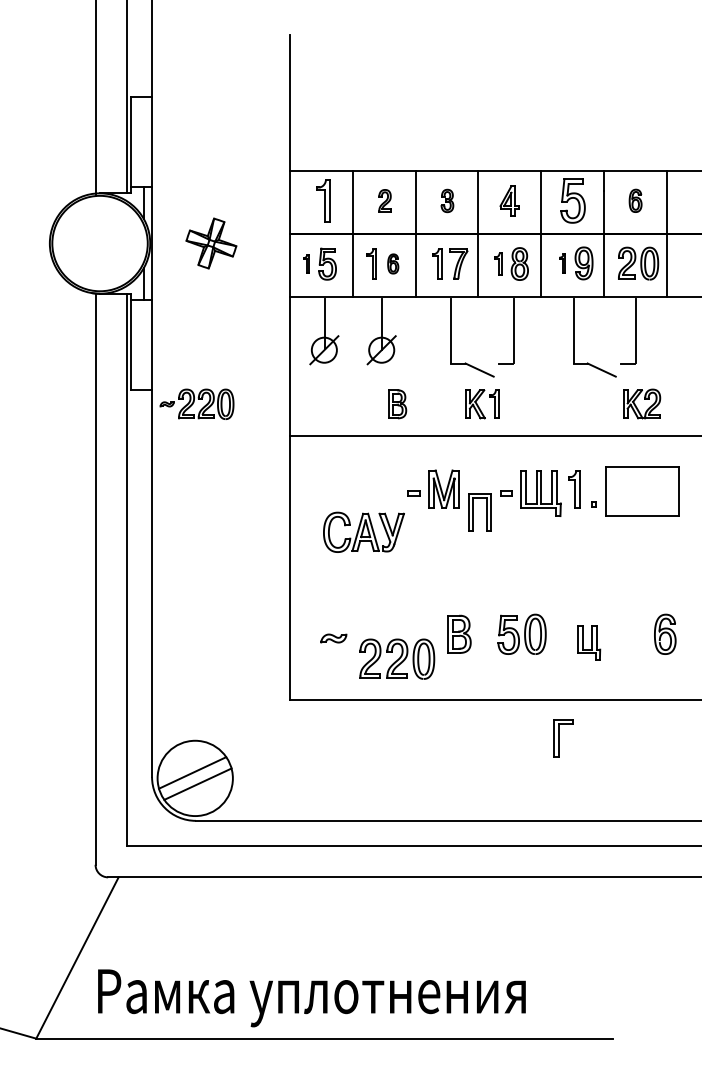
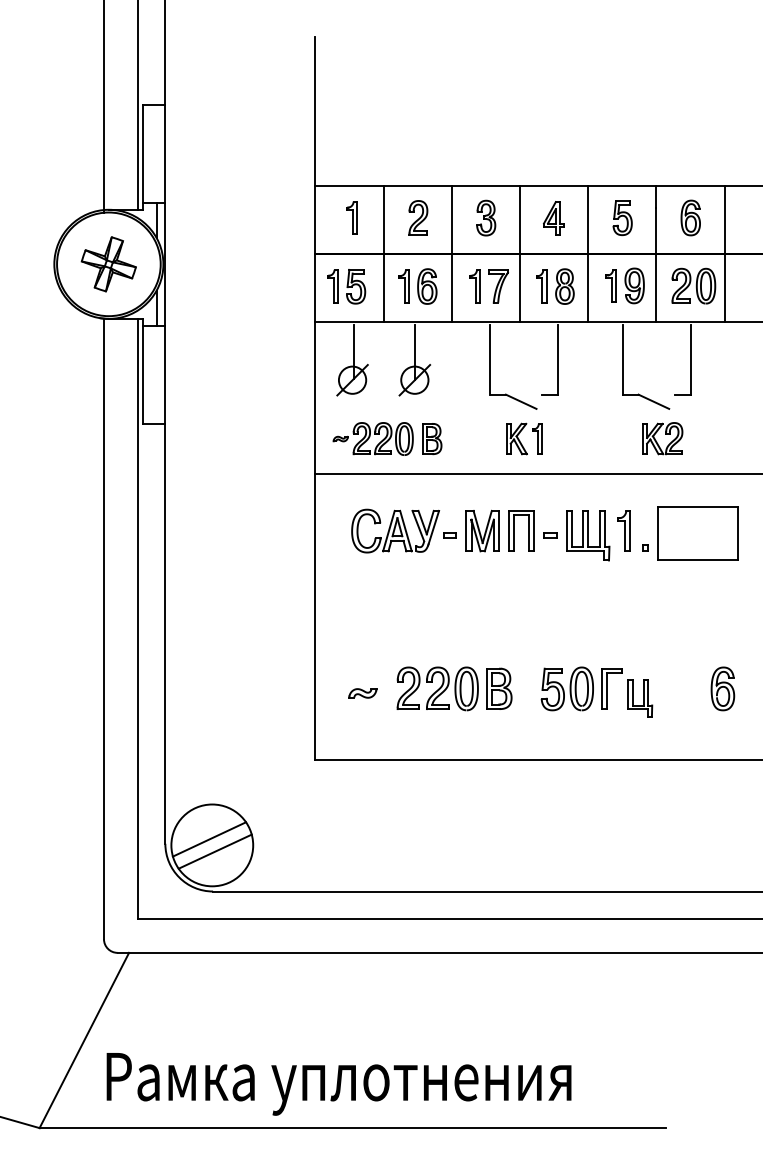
part: (323, 200) -> (351, 217), size x0.71
part: (385, 200) -> (418, 217), size x1.43
part: (447, 200) -> (486, 217), size x1.43
part: (635, 200) -> (690, 217), size x1.43
part: (572, 201) -> (622, 218), size x0.71
part: (211, 243) -> (108, 264), moved
part: (305, 263) -> (332, 286), size x1.67
part: (393, 263) -> (427, 286), size x1.67
part: (498, 263) -> (541, 286), size x1.43
part: (561, 263) -> (610, 285), size x1.67
part: (196, 403) -> (372, 438), moved
part: (641, 403) -> (662, 438), moved
part: (473, 511) -> (514, 530), moved
part: (363, 531) -> (395, 530), moved
part: (397, 658) -> (437, 688), moved
part: (562, 738) -> (611, 688), moved

